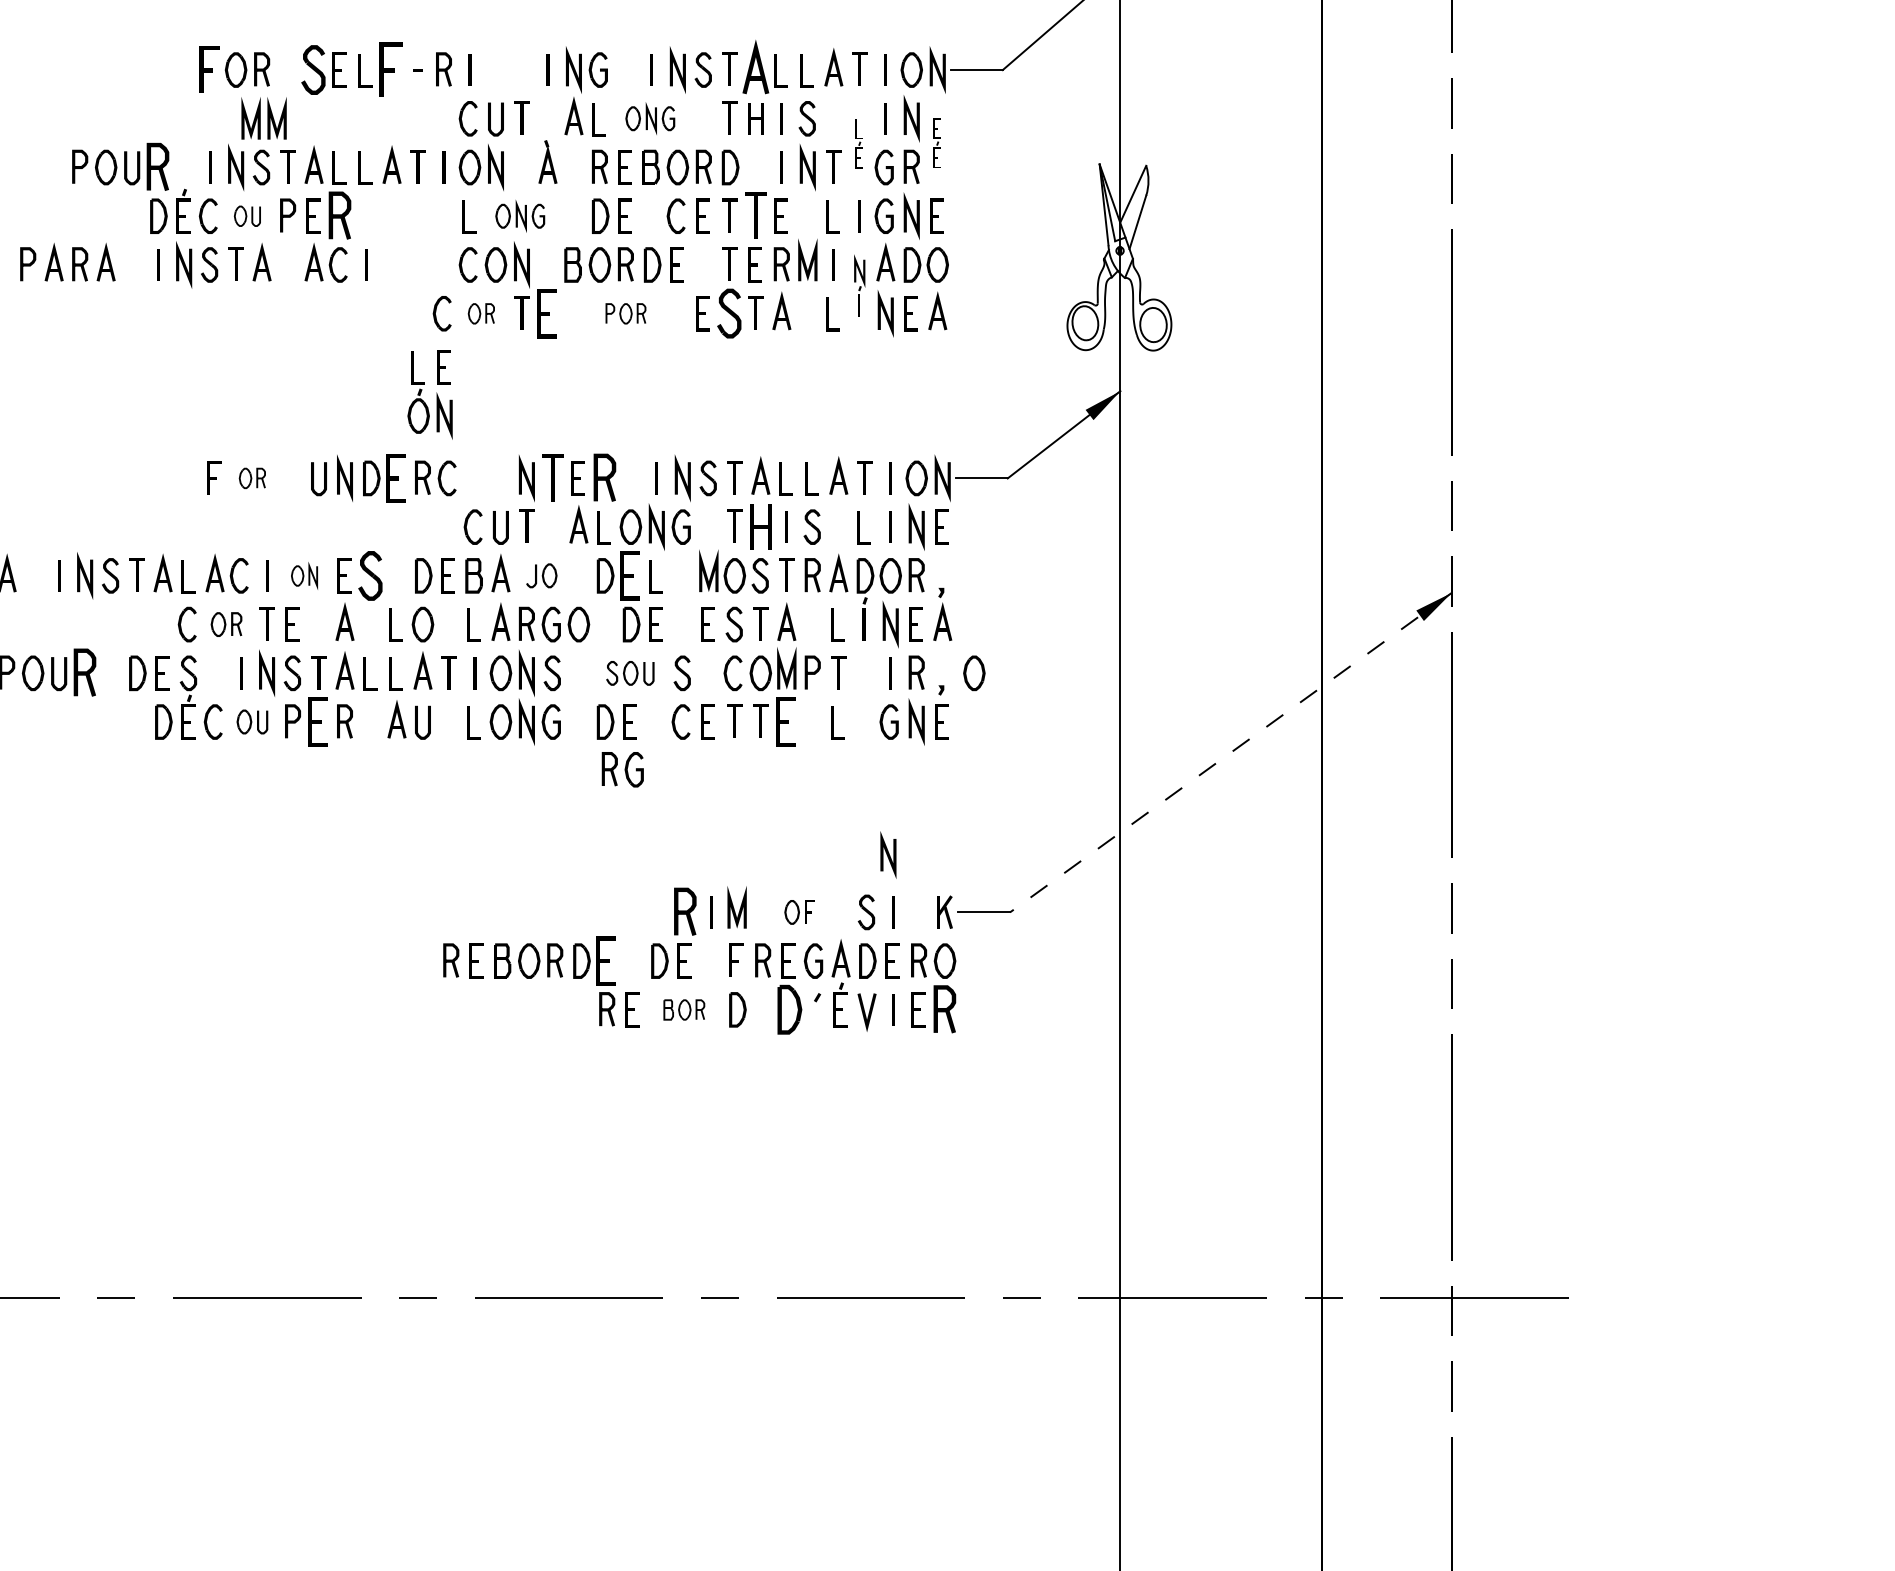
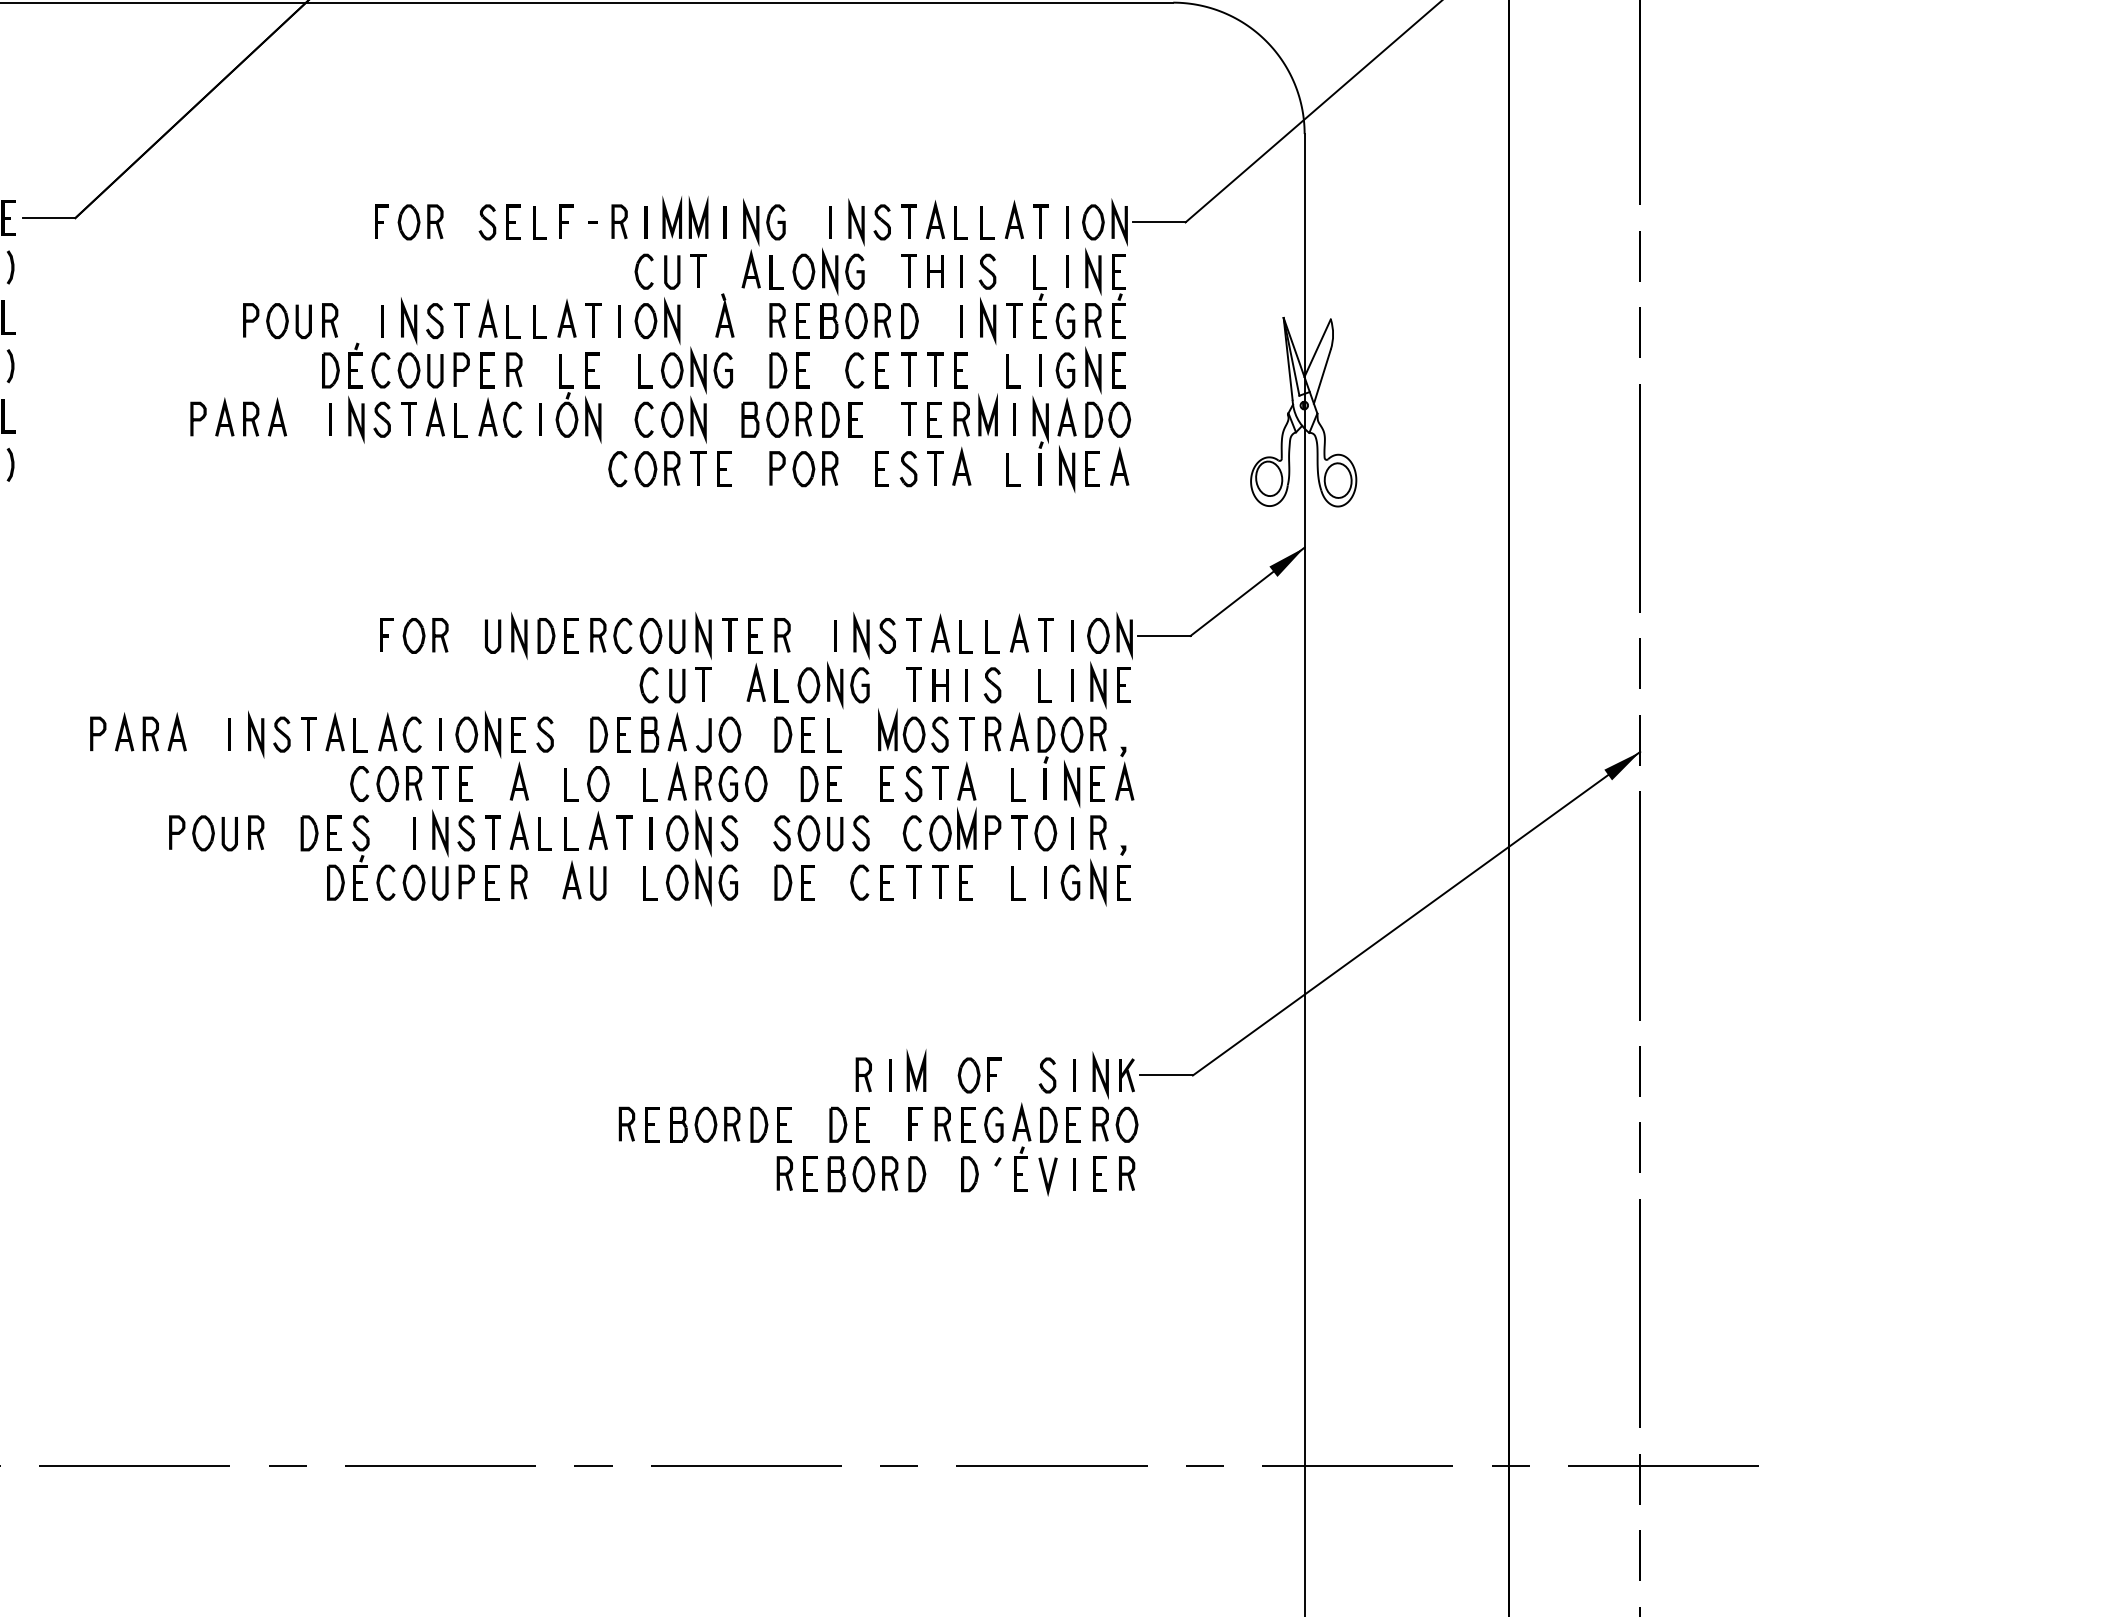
part: (755, 67) -> (935, 219), size x0.71
part: (208, 69) -> (381, 221), size x0.71
part: (391, 69) -> (566, 221), size x0.62
part: (313, 70) -> (487, 222), size x0.71
part: (264, 118) -> (685, 217), moved
part: (650, 118) -> (828, 271), size x1.43
part: (858, 143) -> (1039, 296), size x1.67
part: (936, 143) -> (1118, 296), size x1.67
part: (158, 166) -> (330, 320), size x0.71
part: (340, 215) -> (514, 369), size x0.71
part: (755, 215) -> (935, 369), size x0.71
part: (247, 216) -> (420, 370), size x1.67
part: (519, 216) -> (696, 370), size x1.43
line: (282, 265) -> (456, 420), added
part: (859, 285) -> (1040, 440), size x1.43
part: (547, 313) -> (724, 468), size x0.71
part: (481, 314) -> (657, 469), size x1.67
part: (625, 314) -> (803, 469), size x1.67
part: (729, 314) -> (908, 469), size x0.71
part: (436, 394) -> (585, 397), moved
part: (552, 476) -> (729, 634), size x0.71
part: (252, 477) -> (425, 635), size x1.67
part: (396, 477) -> (571, 635), size x0.71
part: (486, 477) -> (662, 635), added
part: (604, 477) -> (782, 635), size x0.71
part: (760, 527) -> (940, 685), size x0.71
part: (304, 575) -> (478, 734), size x1.67
part: (369, 575) -> (544, 734), size x0.71
part: (541, 575) -> (718, 734), size x1.43
part: (629, 575) -> (807, 734), size x0.71
part: (226, 624) -> (399, 783), size x1.43
part: (85, 672) -> (256, 832), size x0.71
part: (630, 673) -> (808, 833), size x1.43
part: (974, 673) -> (1045, 833), moved
part: (252, 721) -> (425, 882), size x1.43
part: (318, 721) -> (492, 882), size x0.71
part: (785, 721) -> (965, 882), size x0.71
line: (864, 721) -> (1045, 882), added
line: (1230, 753) -> (1416, 914), dashed -> solid
part: (622, 769) -> (800, 930), removed
line: (888, 855) -> (1100, 1075), moved
part: (684, 911) -> (863, 1074), size x0.71
part: (799, 912) -> (979, 1075), size x1.43
part: (606, 960) -> (784, 1124), size x0.71
part: (945, 1009) -> (1127, 1173), size x0.71
part: (683, 1010) -> (862, 1174), size x1.67
part: (789, 1010) -> (969, 1174), size x0.71

